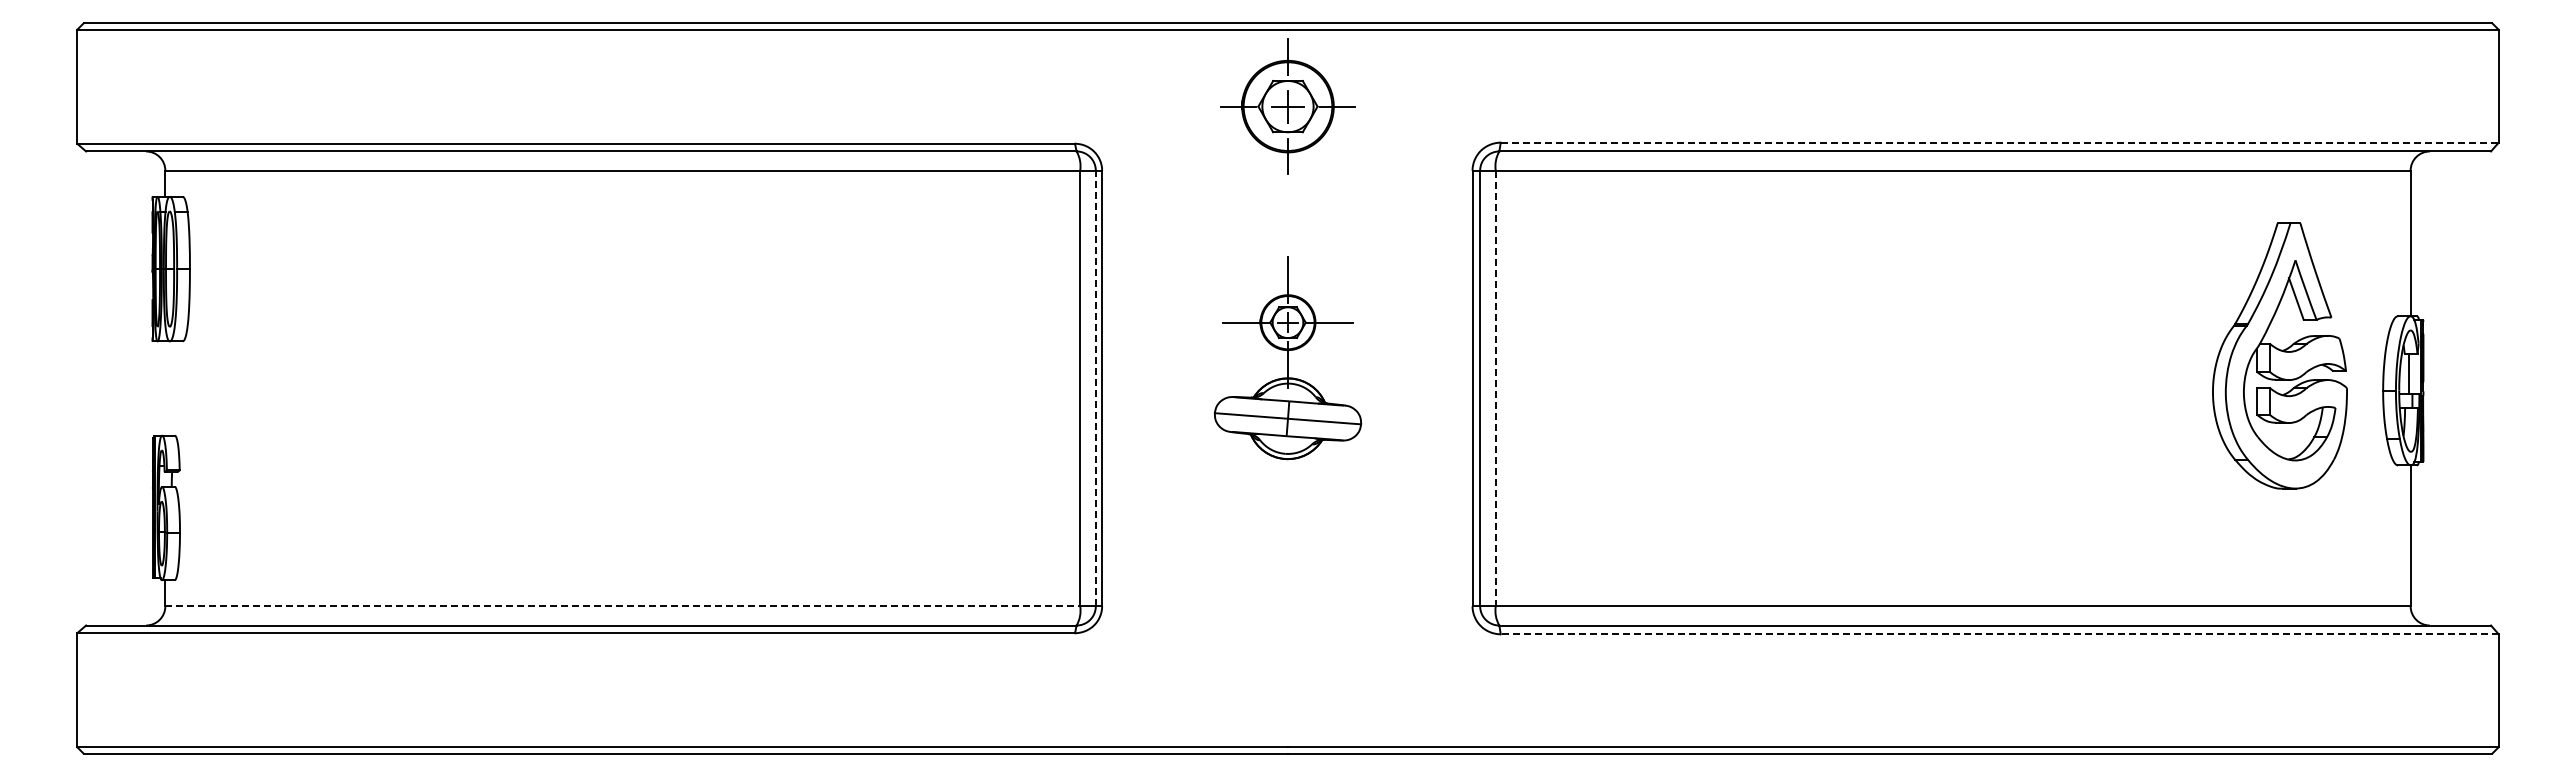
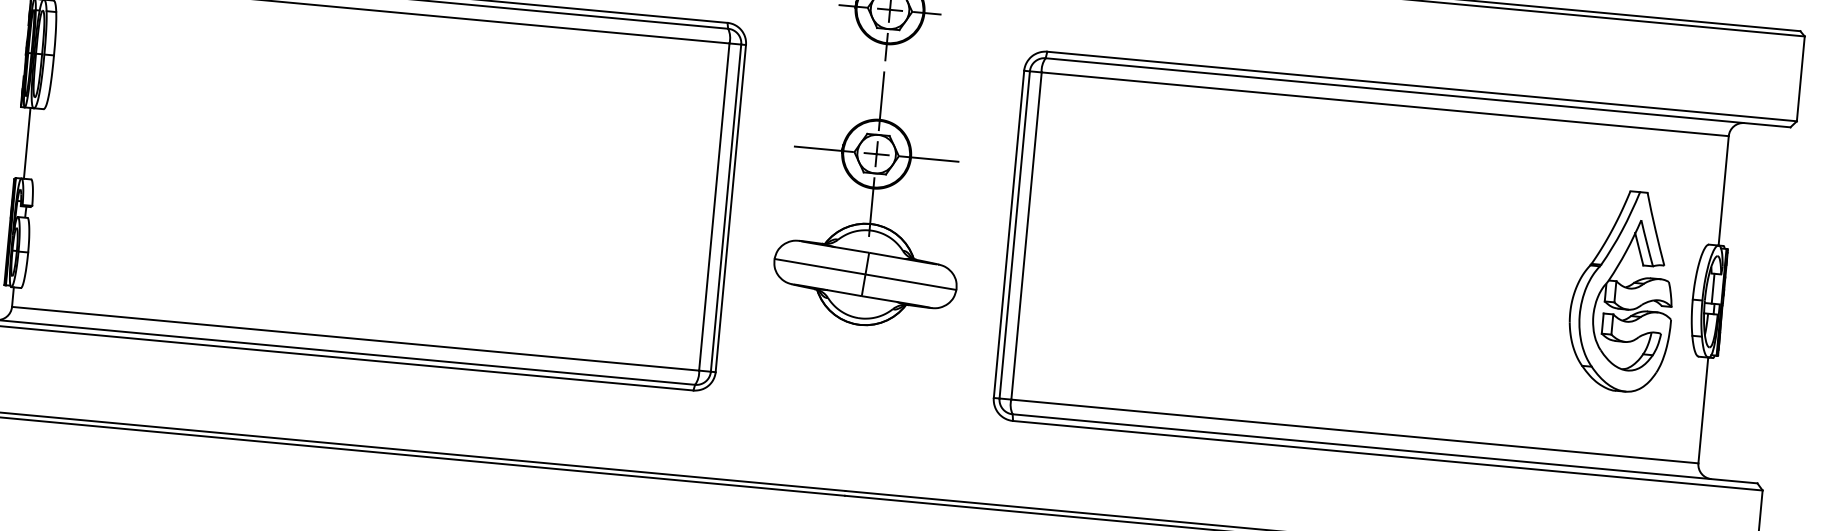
line: (1999, 142) -> (1421, 86), dashed -> solid
part: (2279, 355) -> (1622, 290), moved
part: (1287, 358) -> (872, 198), size x1.67
line: (165, 388) -> (27, 143), added
line: (1095, 388) -> (725, 208), dashed -> solid
line: (1495, 388) -> (1026, 236), dashed -> solid
line: (623, 606) -> (356, 338), dashed -> solid
line: (1999, 634) -> (1387, 455), dashed -> solid

